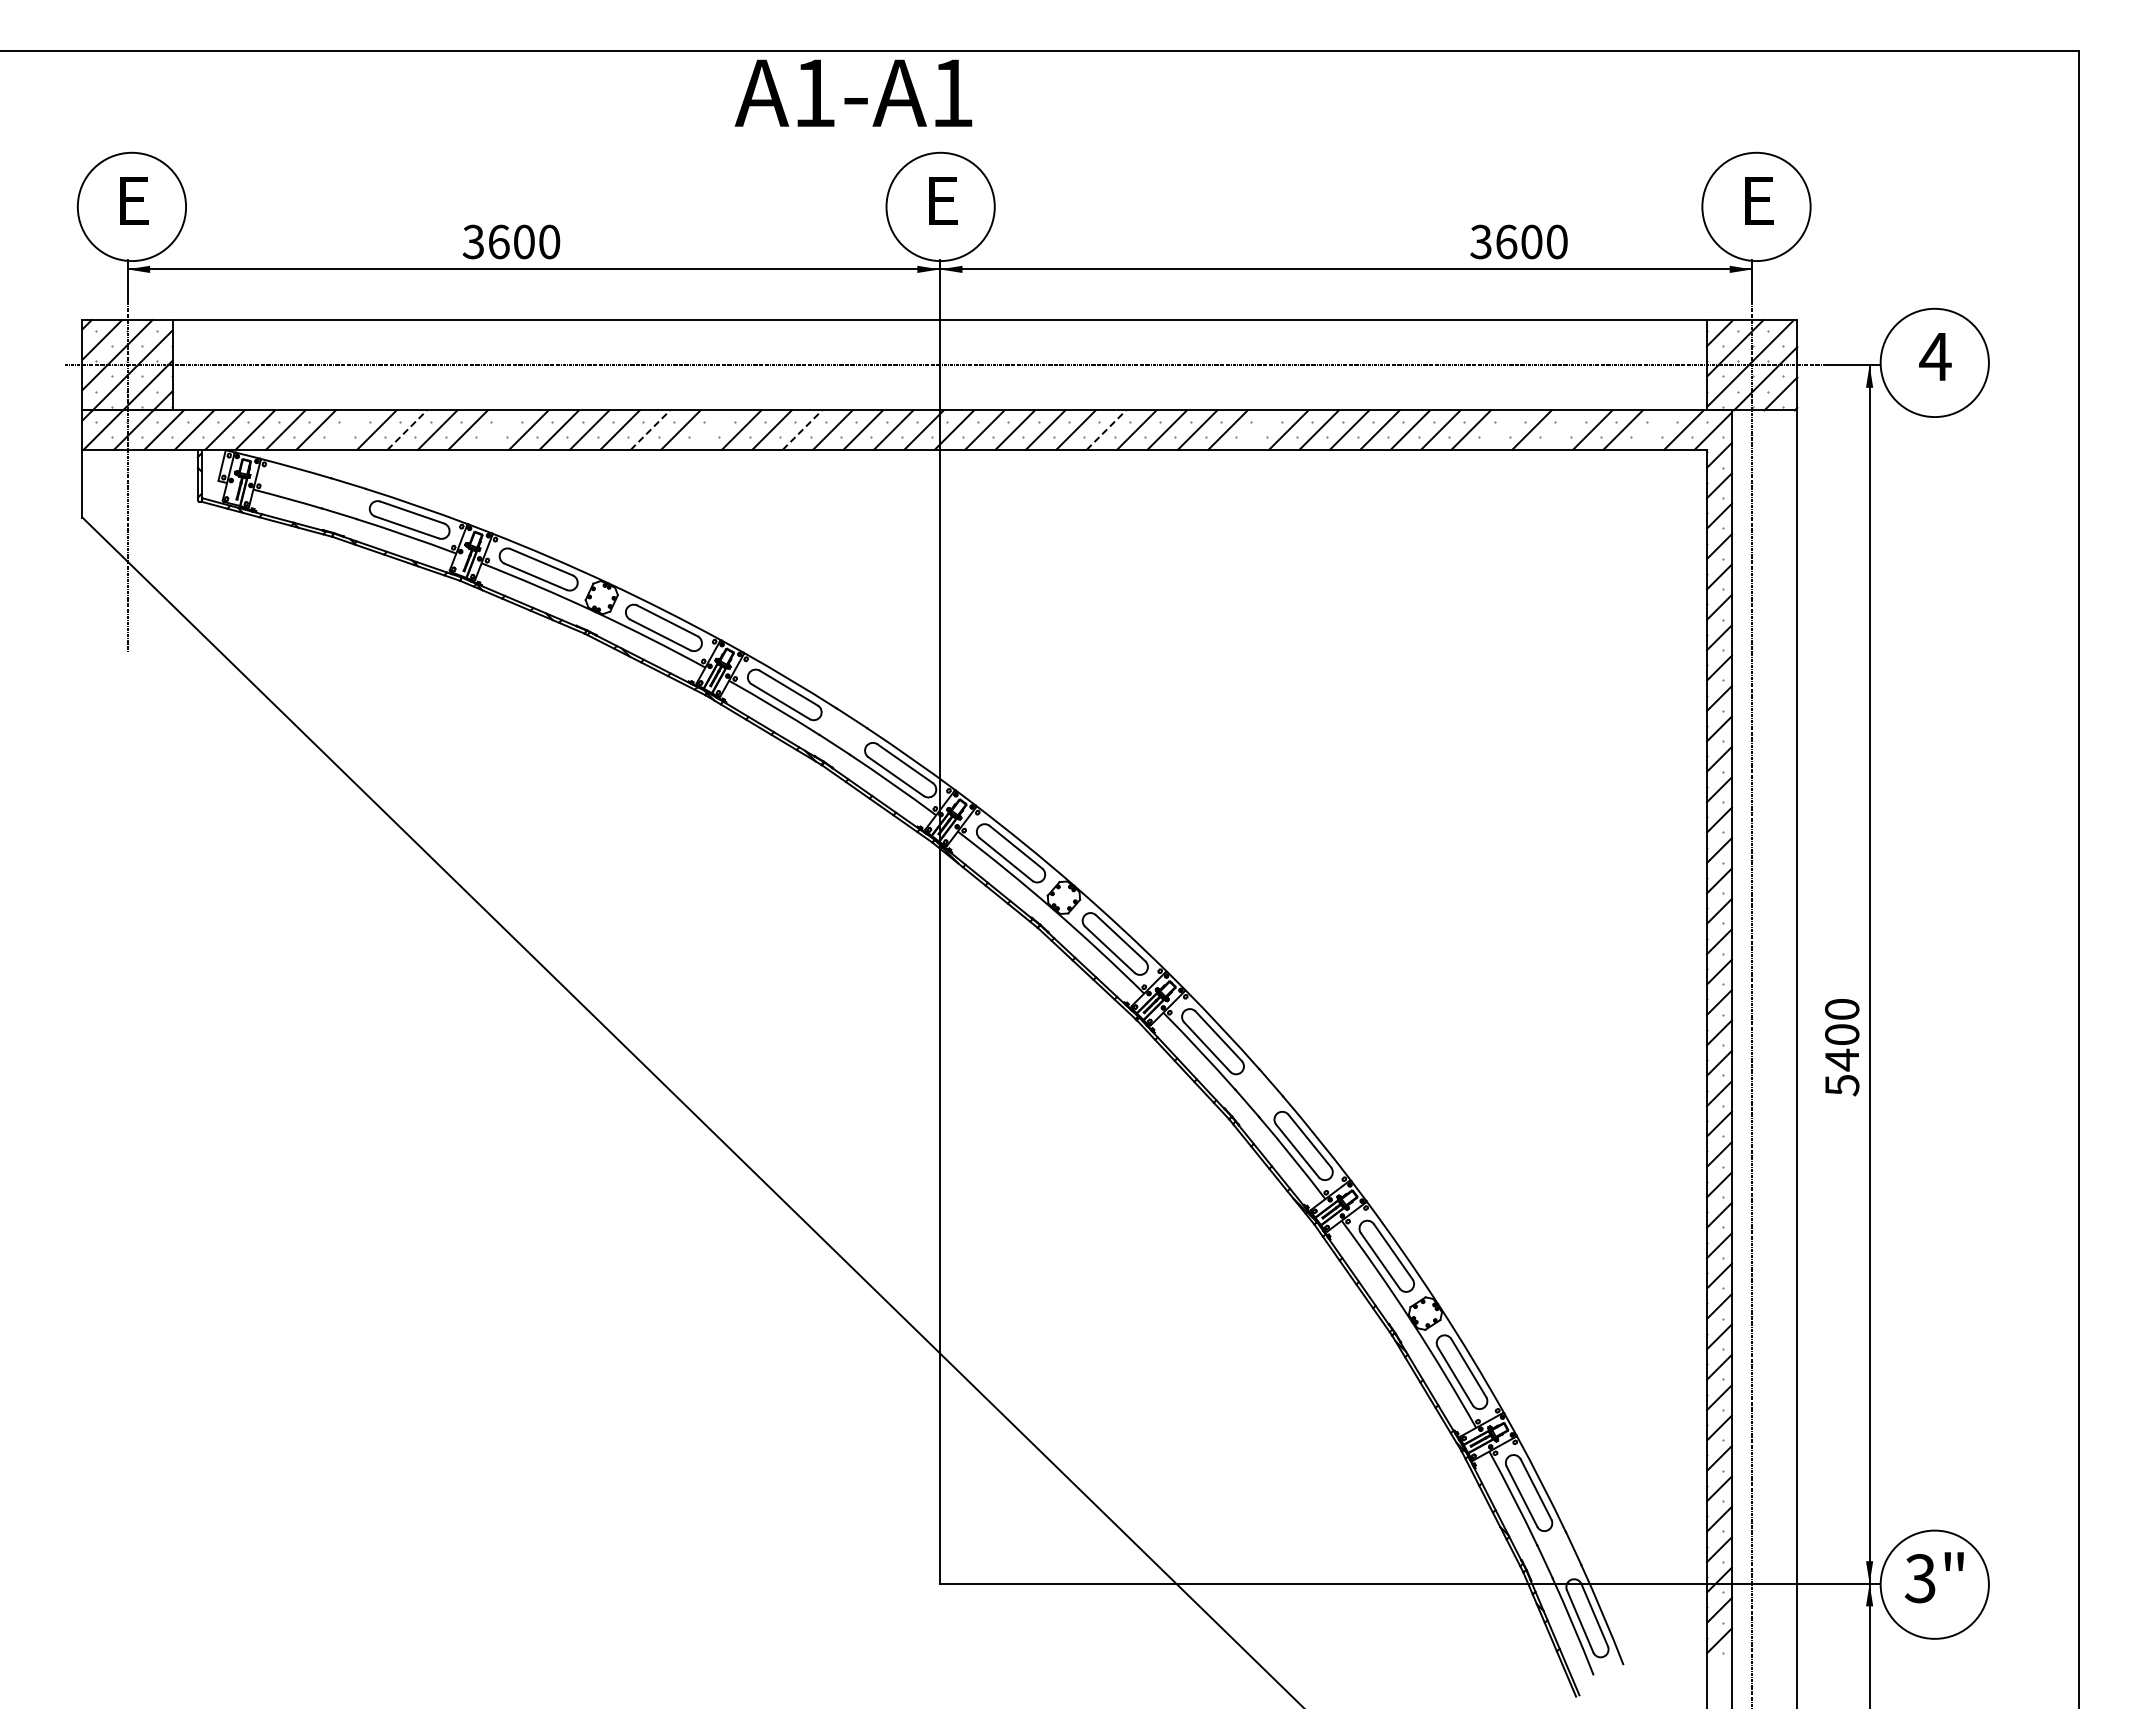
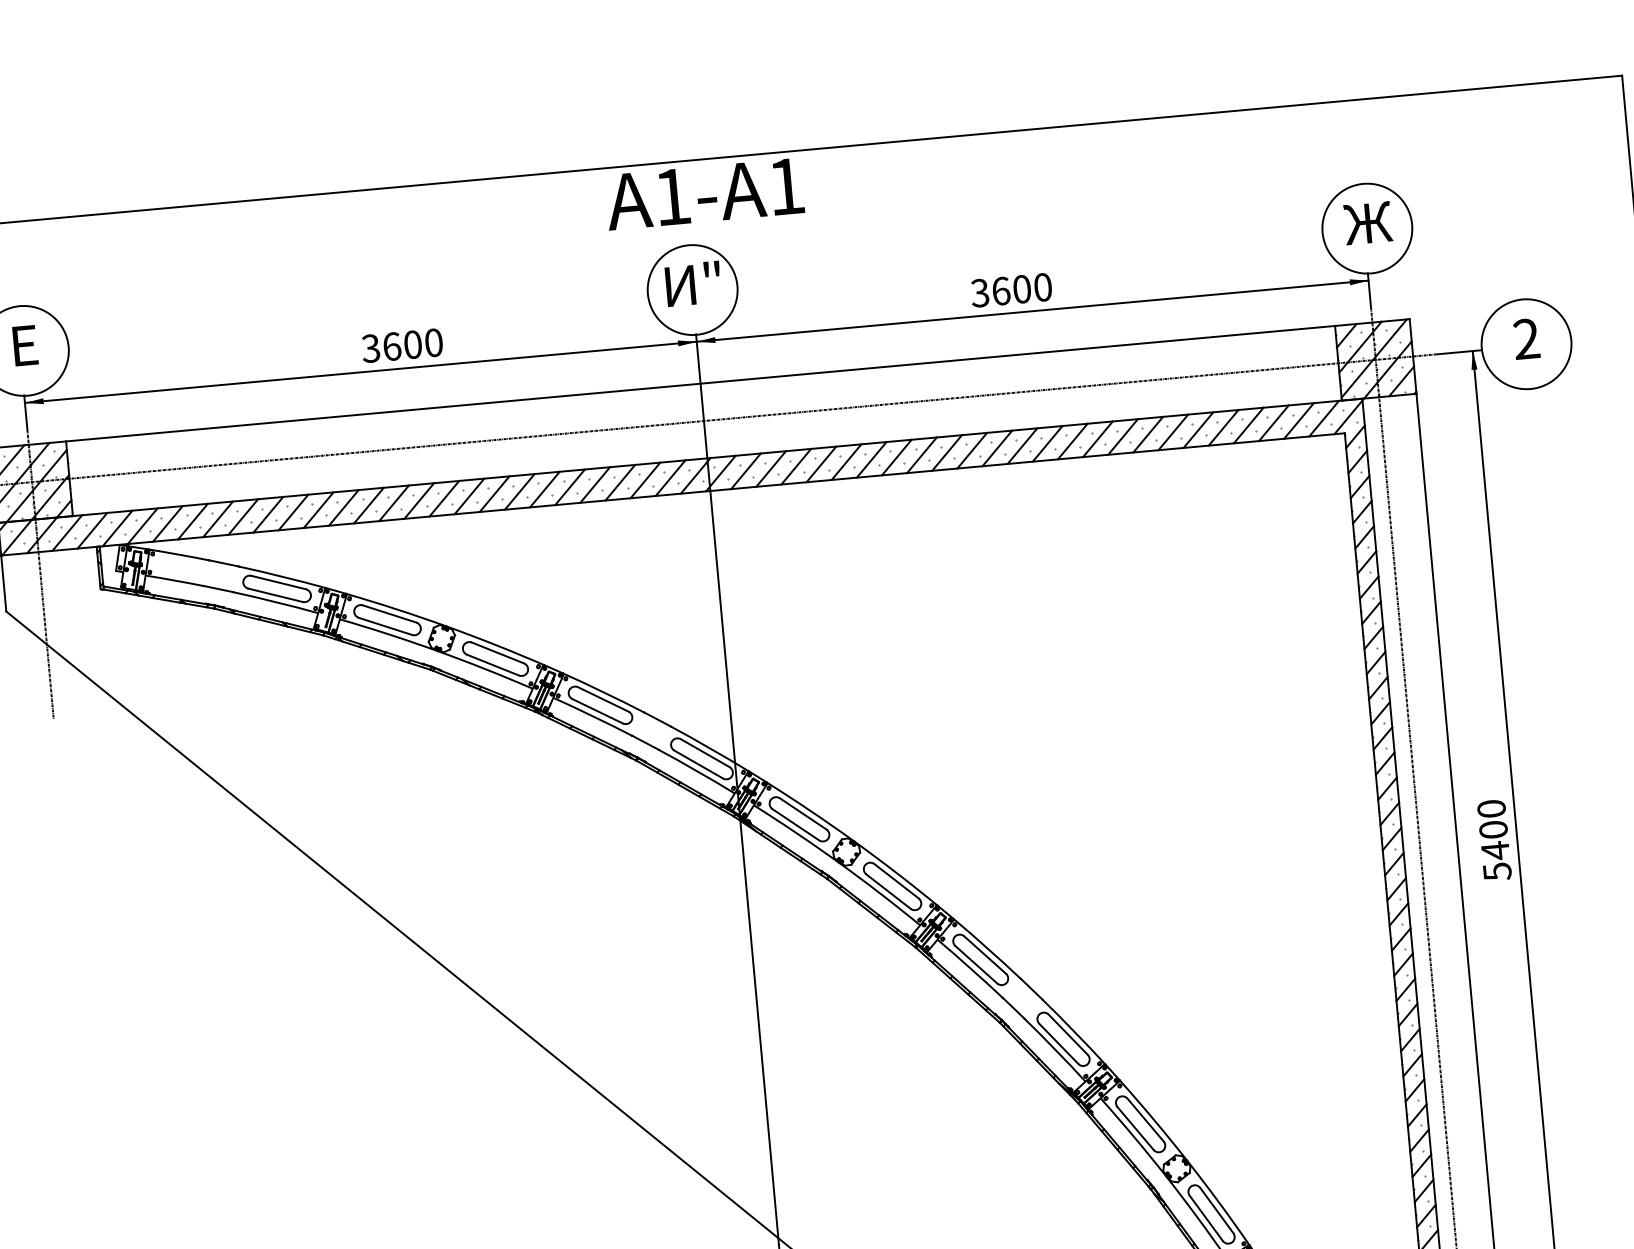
text: (853, 92) -> (704, 193), moved
text: (942, 199) -> (693, 283), Е -> И"
text: (1757, 200) -> (1367, 223), Е -> Ж
text: (511, 241) -> (402, 345), moved
text: (1518, 241) -> (1011, 289), moved
text: (1935, 356) -> (1526, 338), 4 -> 2
line: (346, 429) -> (218, 518), added
line: (498, 429) -> (343, 507), added
line: (711, 429) -> (519, 491), added
line: (1258, 429) -> (972, 450), added
line: (1501, 429) -> (1173, 431), added
line: (1562, 429) -> (1223, 427), added
line: (1653, 429) -> (1298, 420), added
line: (407, 430) -> (268, 515), dashed -> solid
line: (650, 430) -> (469, 496), dashed -> solid
line: (802, 430) -> (595, 485), dashed -> solid
line: (1106, 430) -> (846, 462), dashed -> solid
text: (1842, 1047) -> (1494, 840), moved

